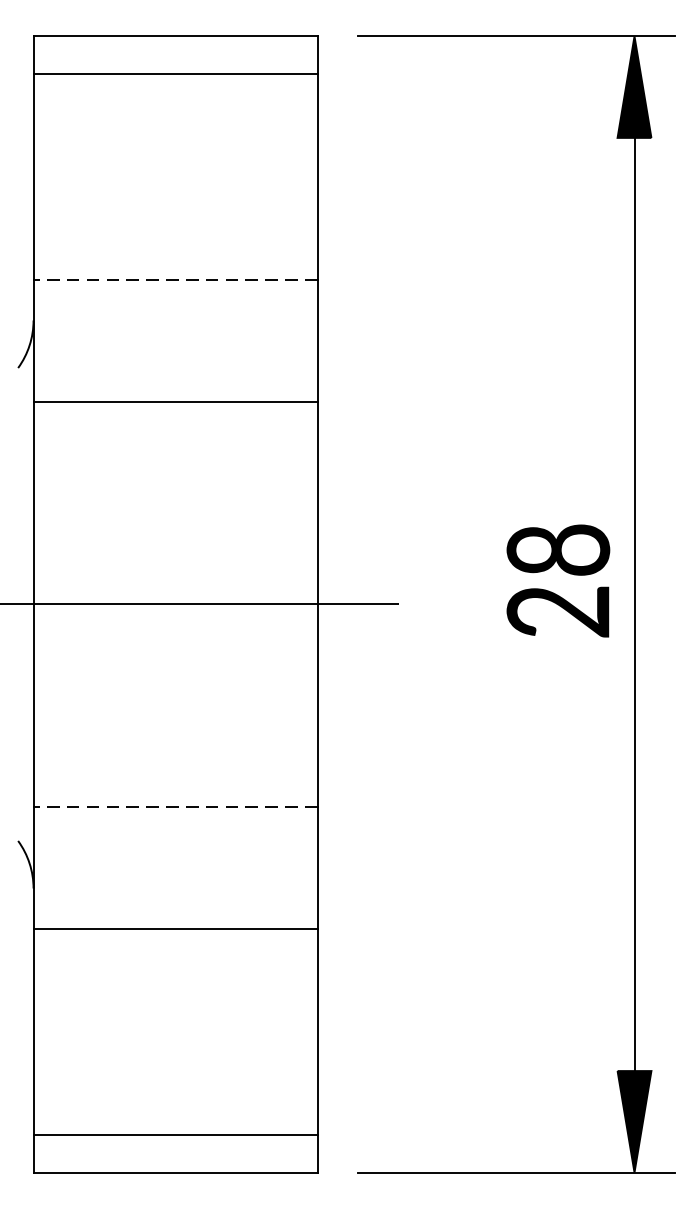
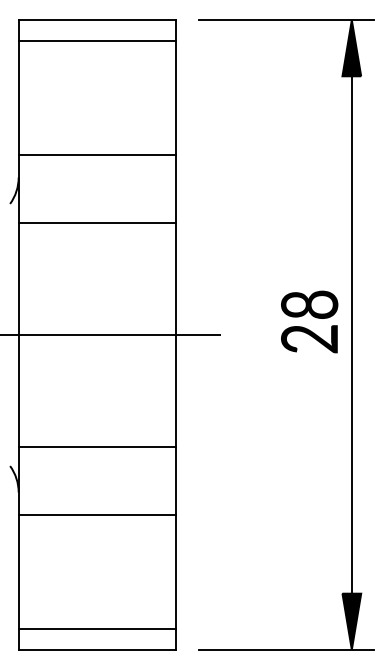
line: (175, 280) -> (97, 155), dashed -> solid
line: (175, 807) -> (97, 447), dashed -> solid

